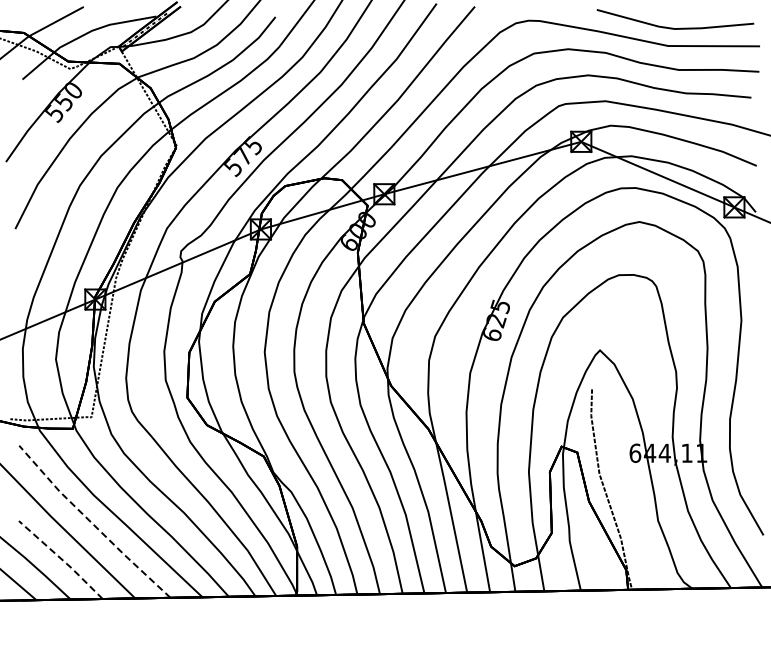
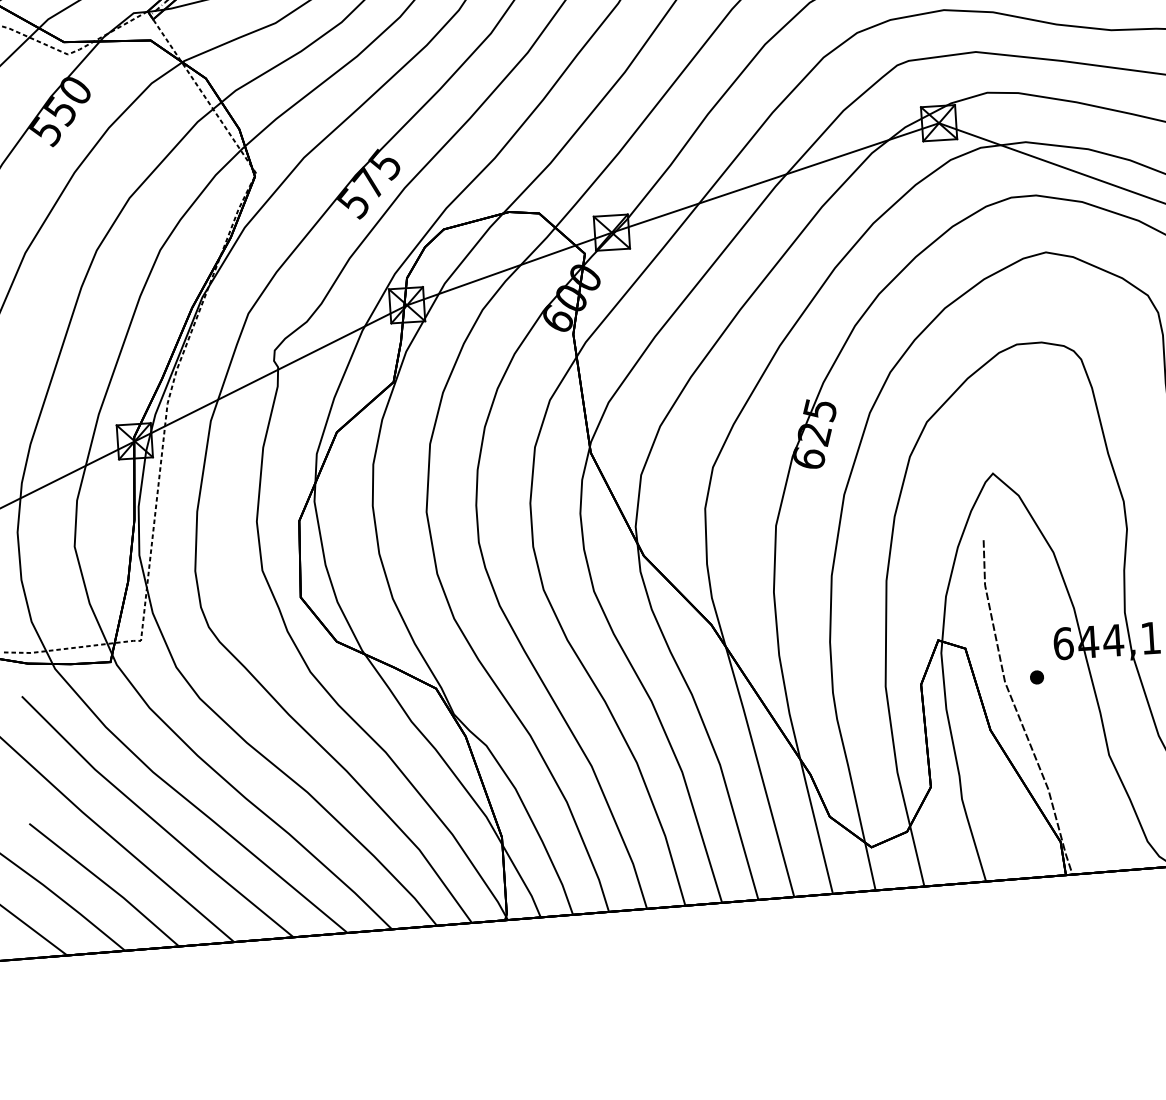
part: (618, 472) -> (1037, 677), added
line: (92, 523) -> (153, 820), dashed -> solid
line: (62, 559) -> (106, 884), dashed -> solid

